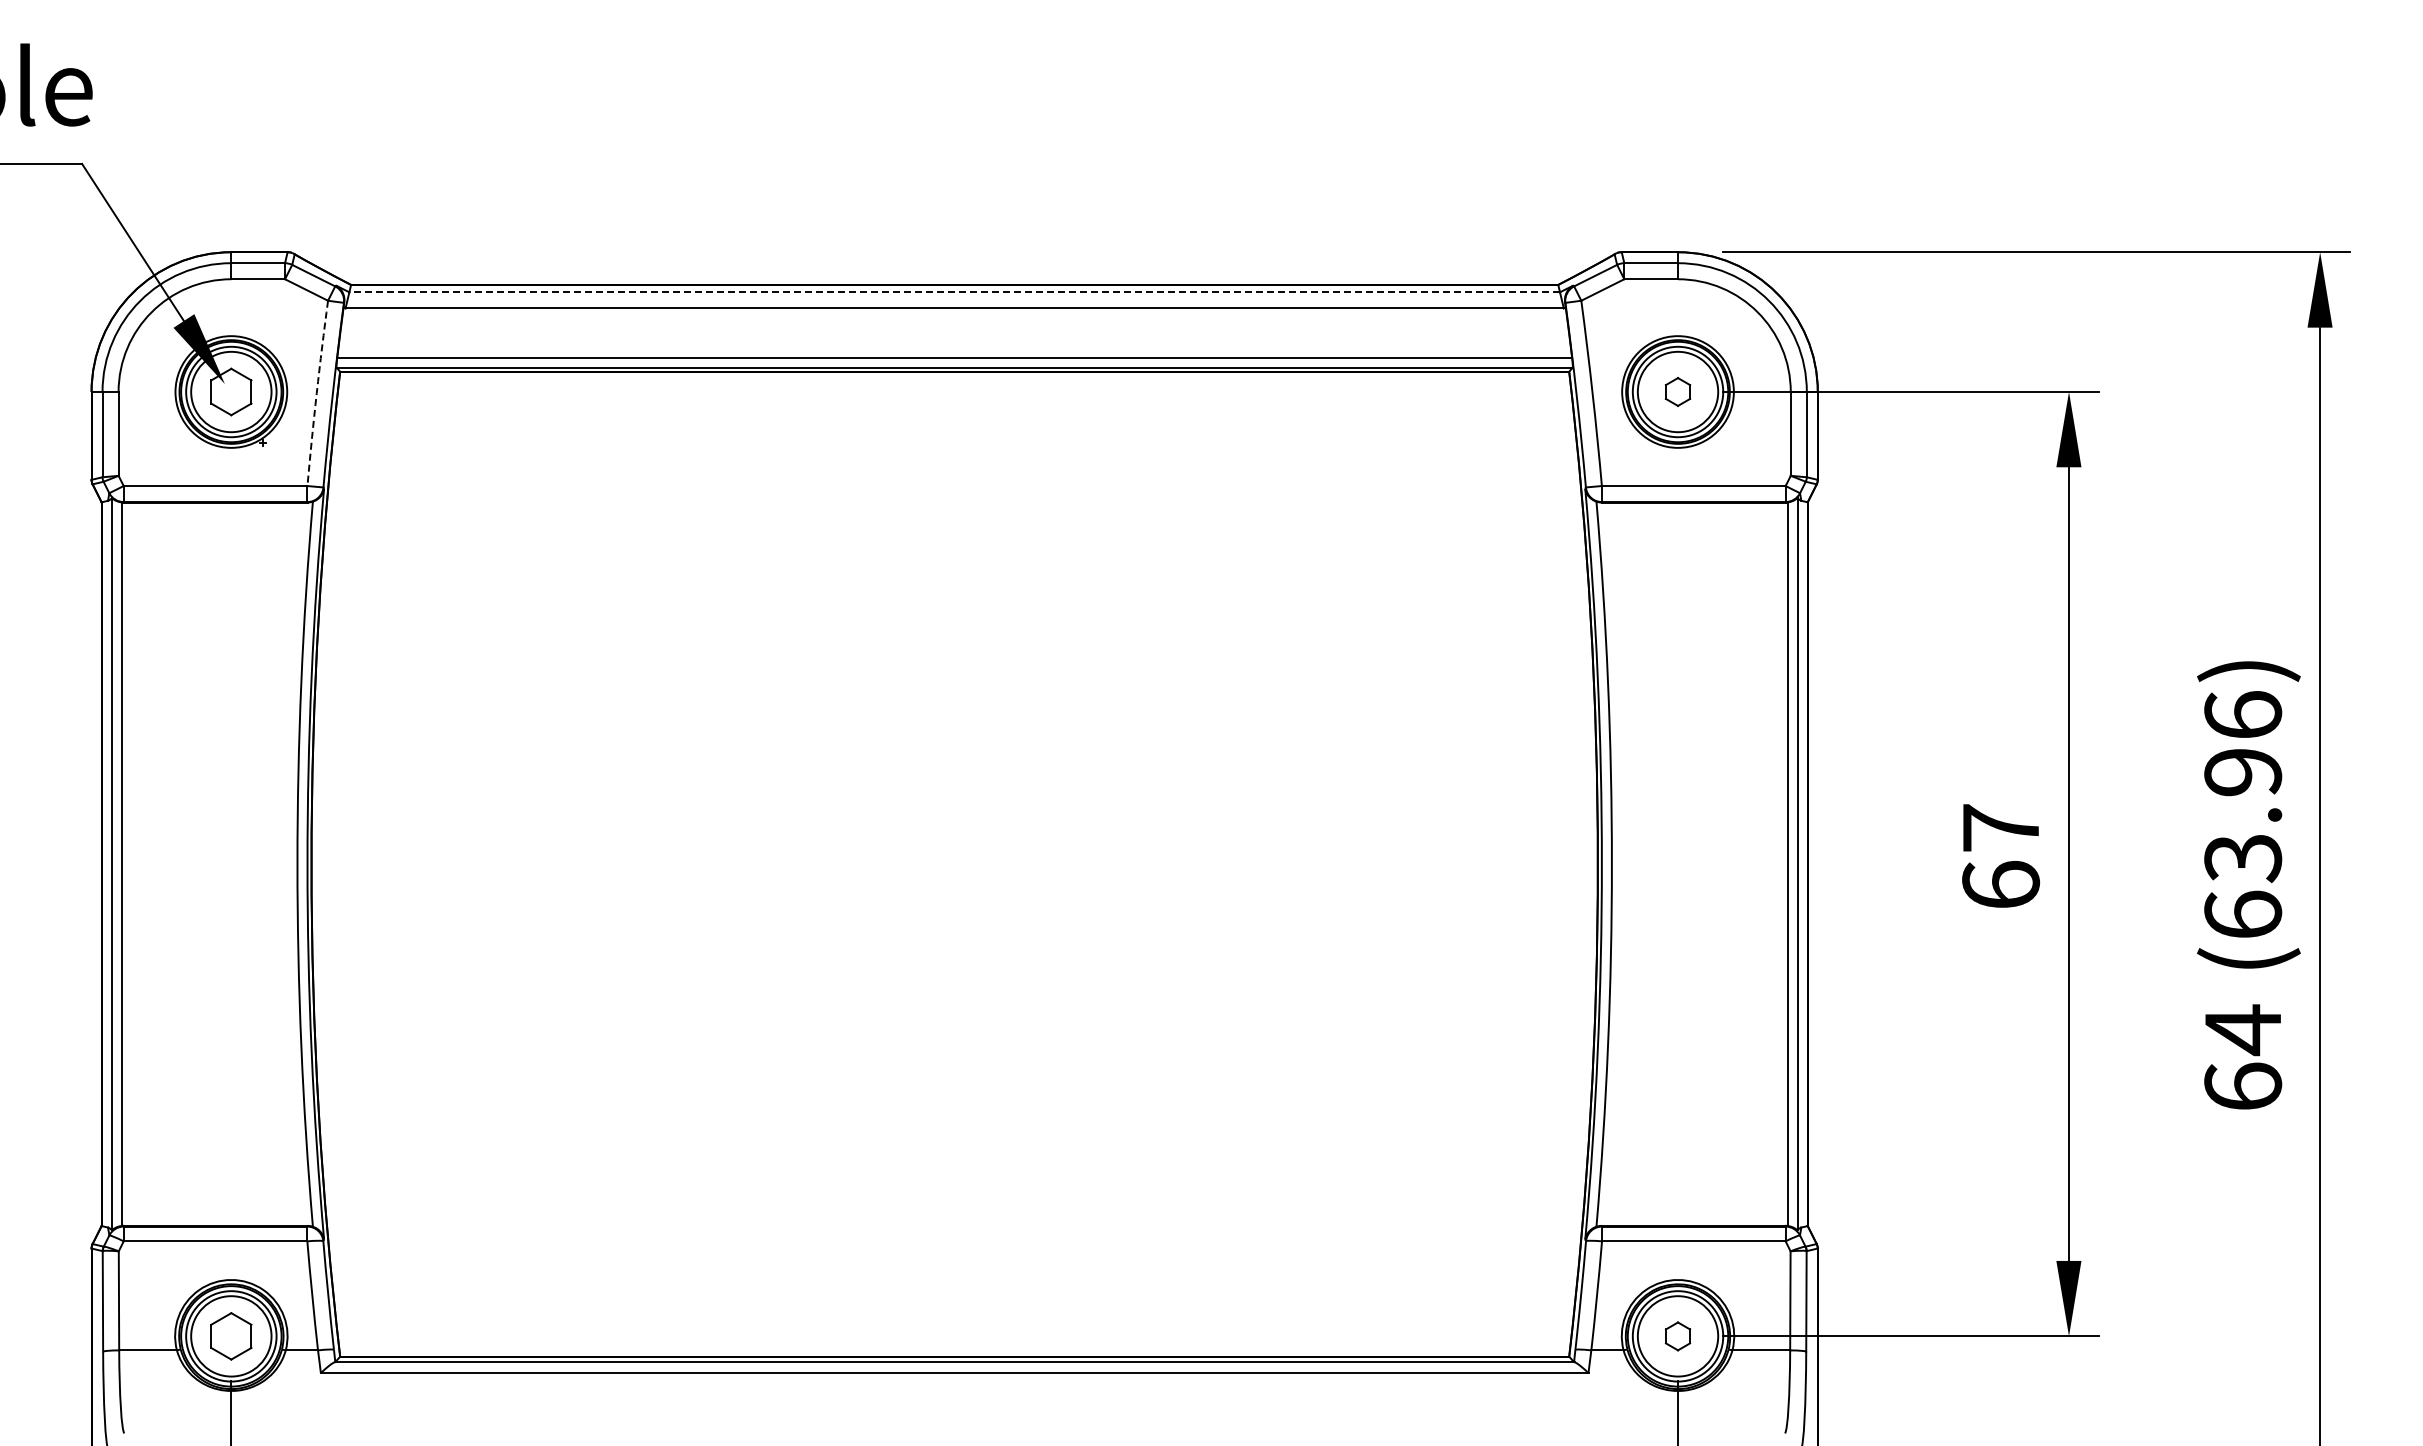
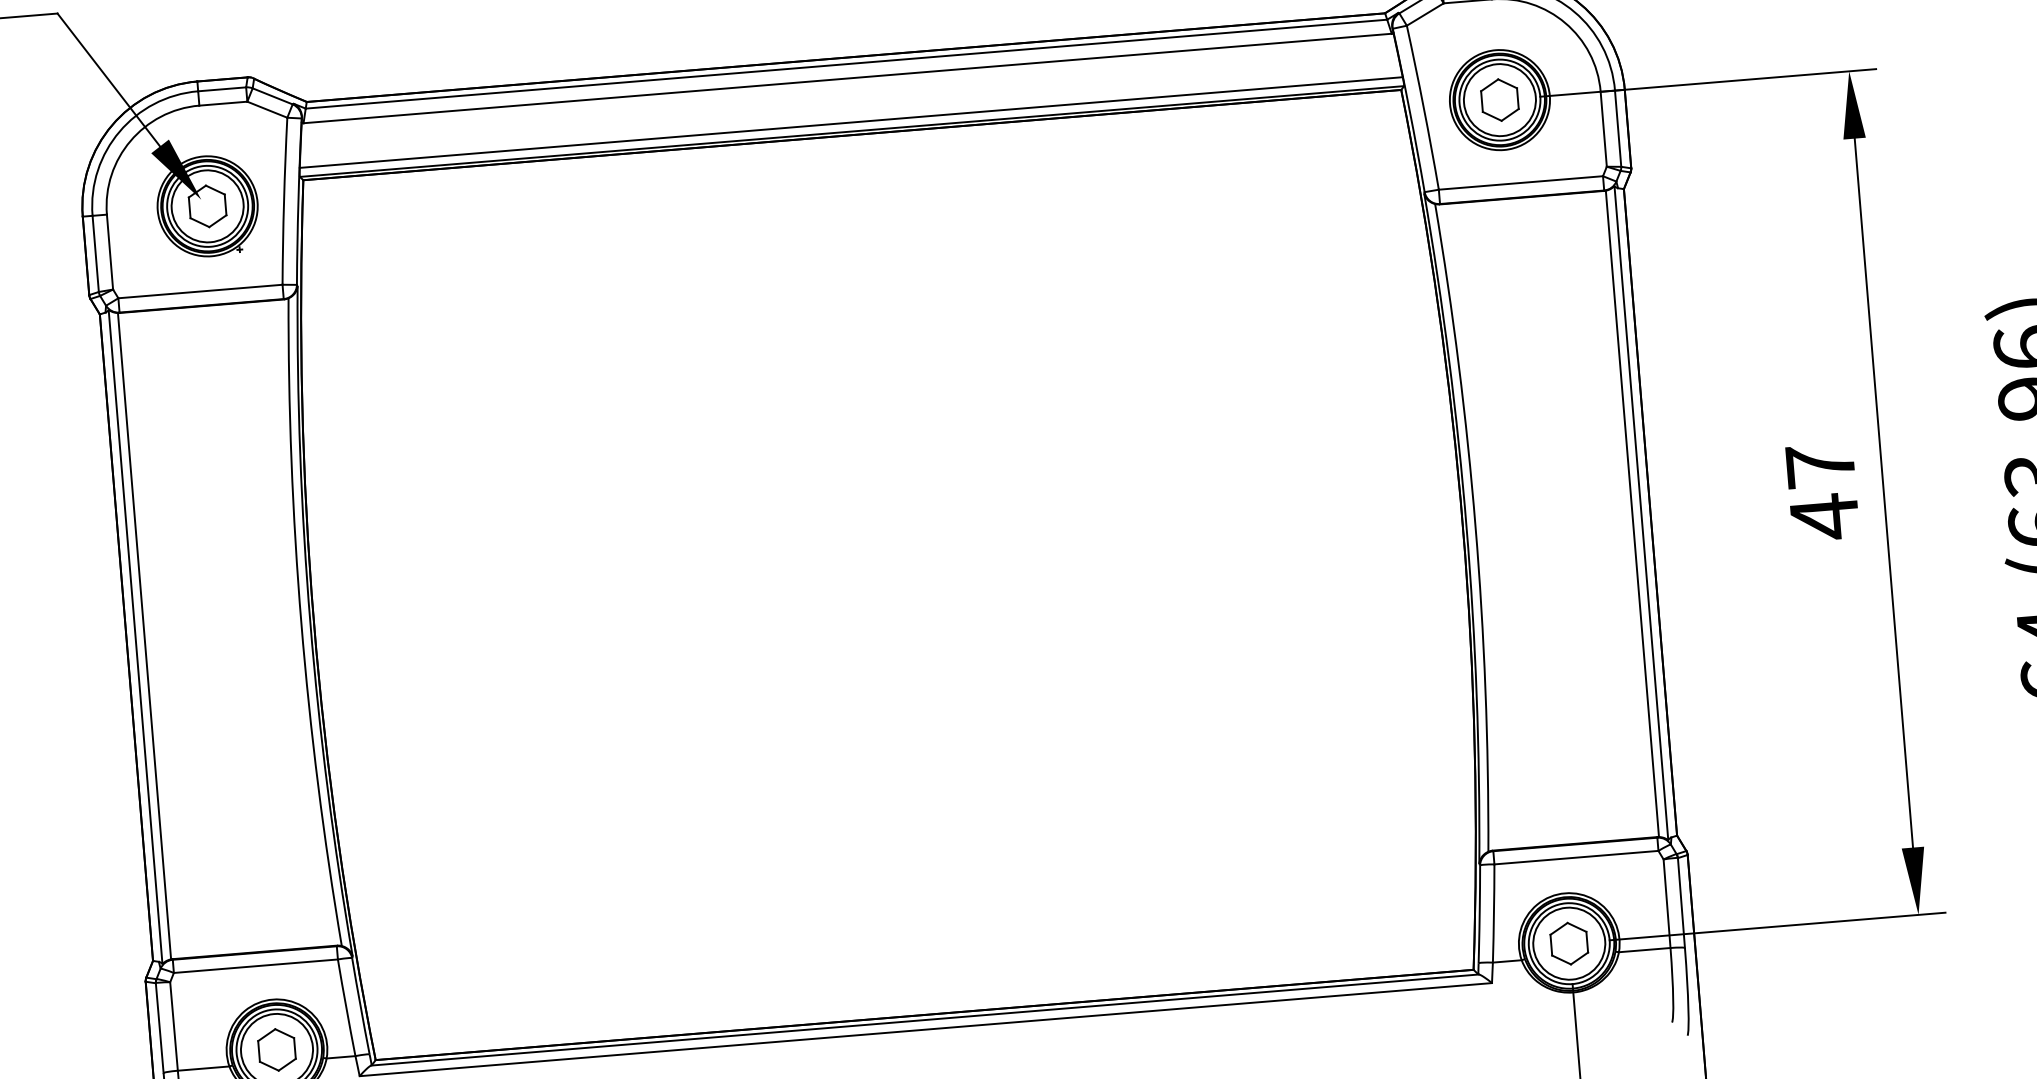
line: (954, 292) -> (846, 64), dashed -> solid
part: (1677, 391) -> (1499, 99), size x1.67
arc: (316, 393) -> (283, 201), dashed -> solid
text: (2001, 885) -> (1825, 517), 67 -> 47
part: (1677, 1336) -> (1568, 943), size x1.67

